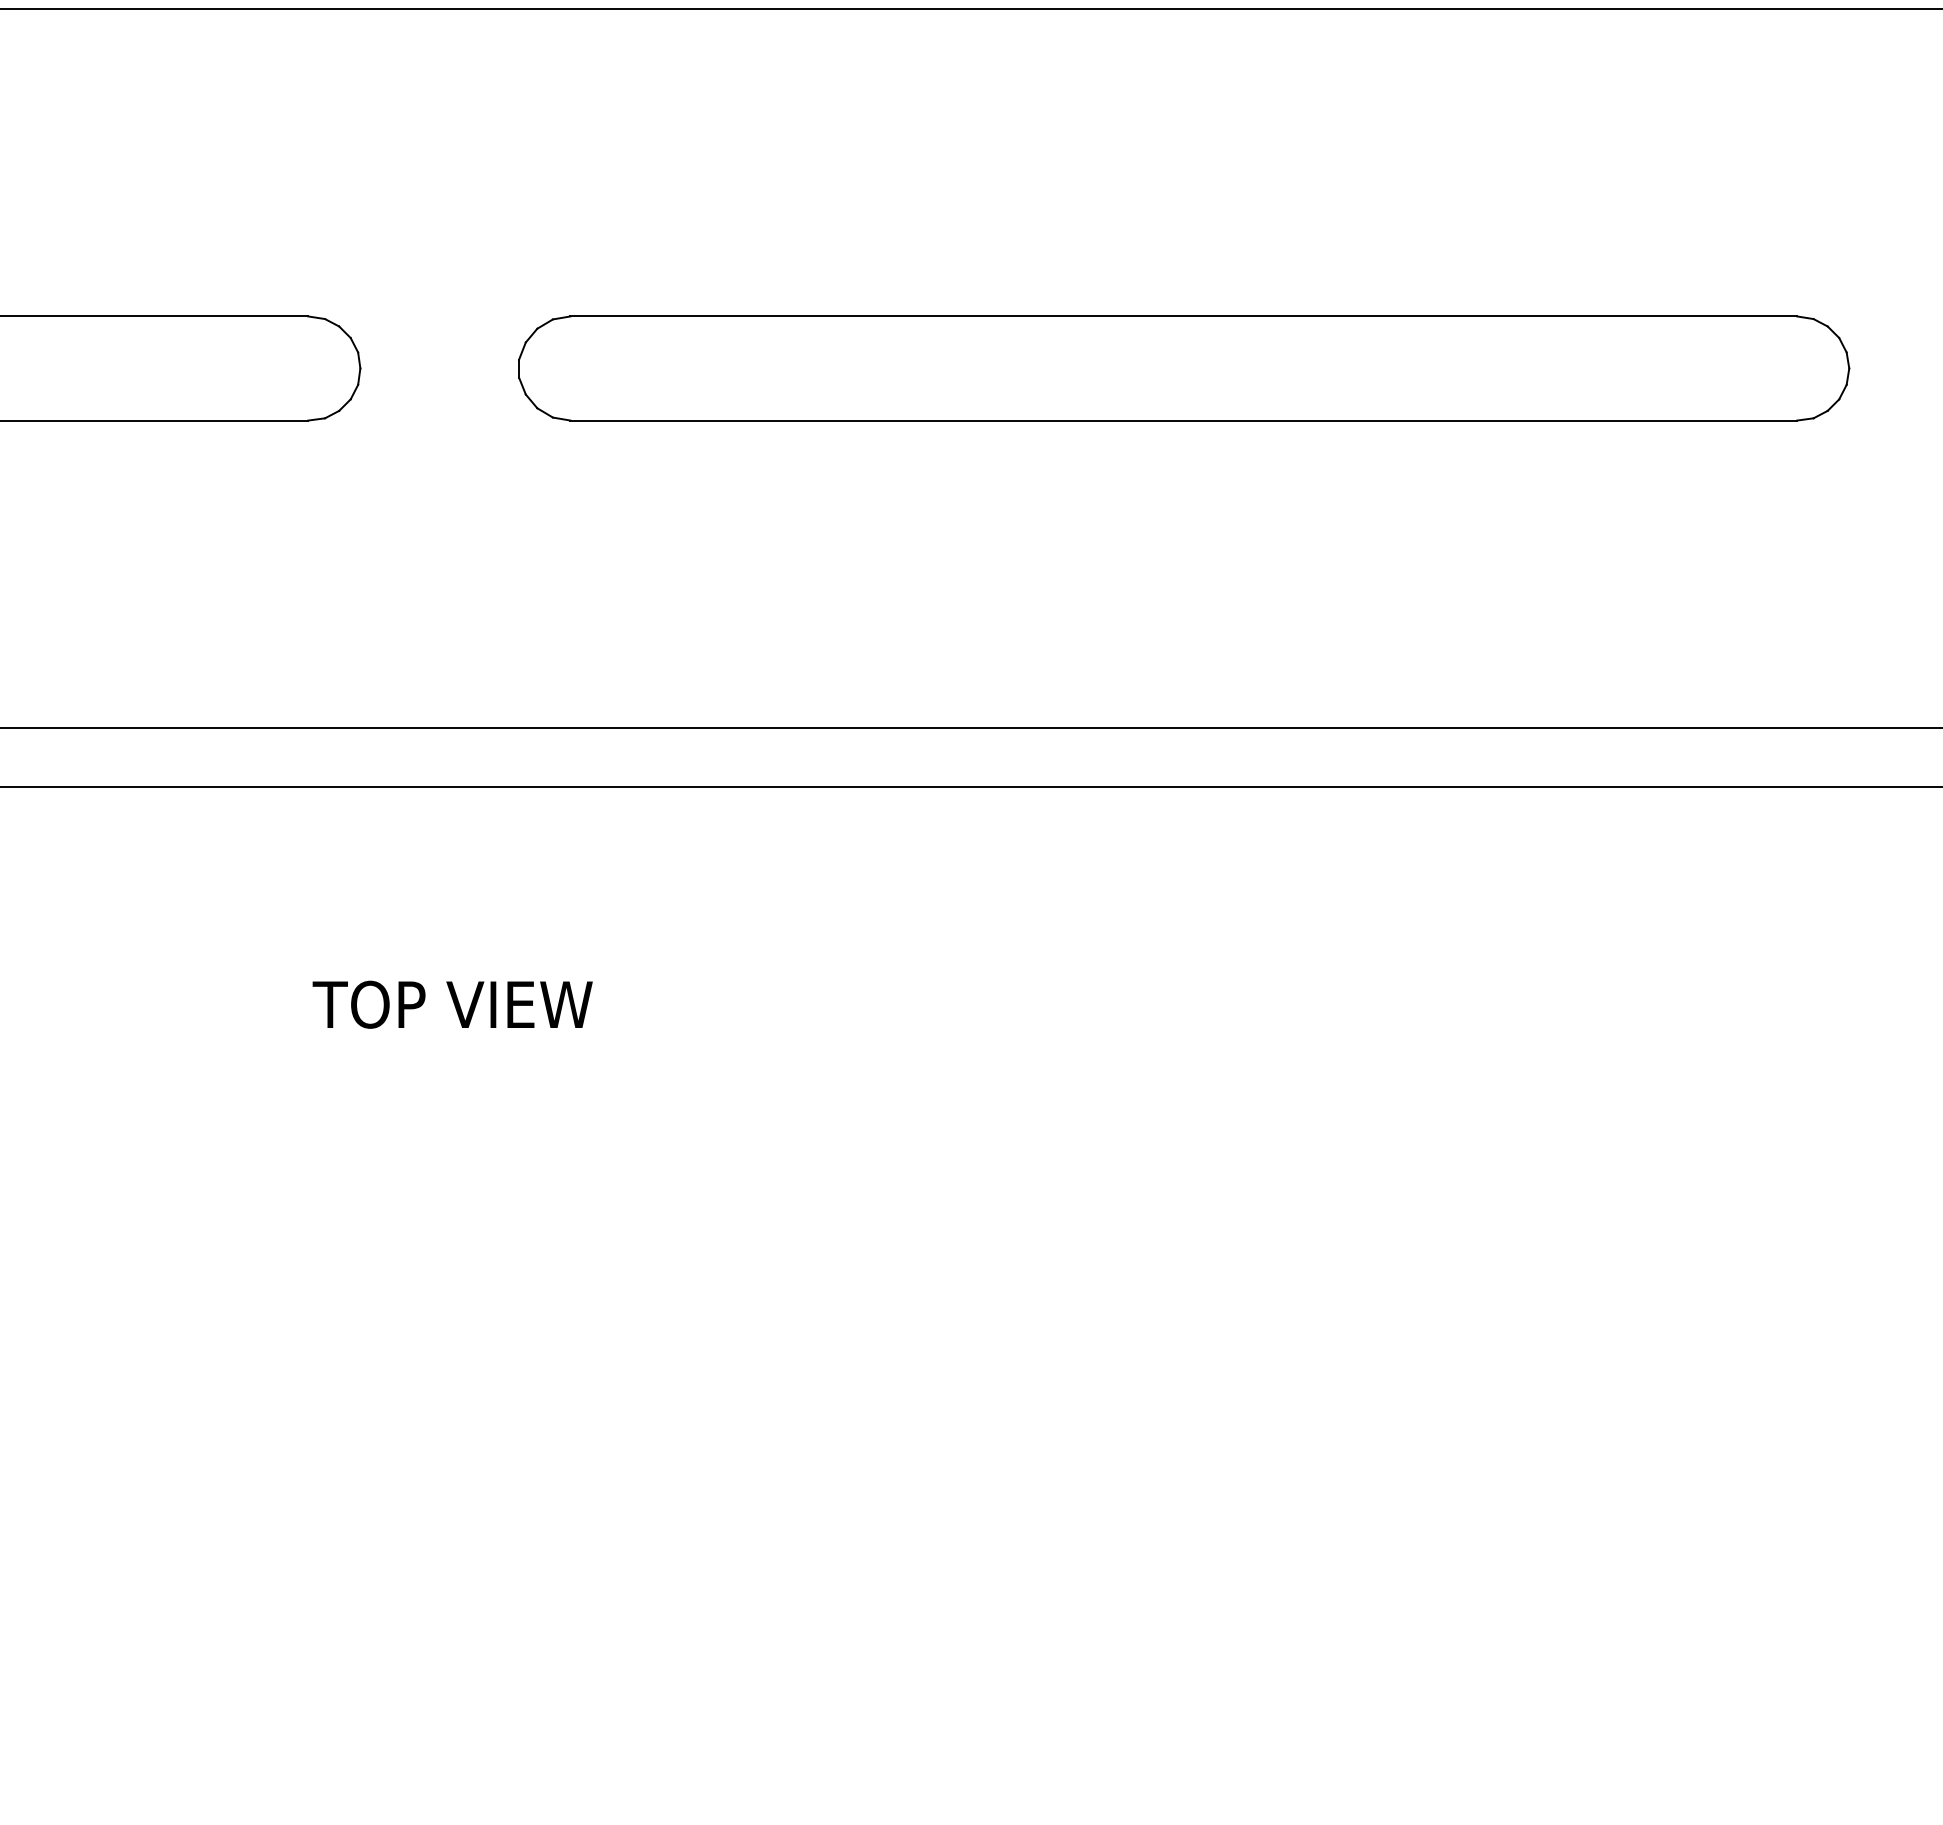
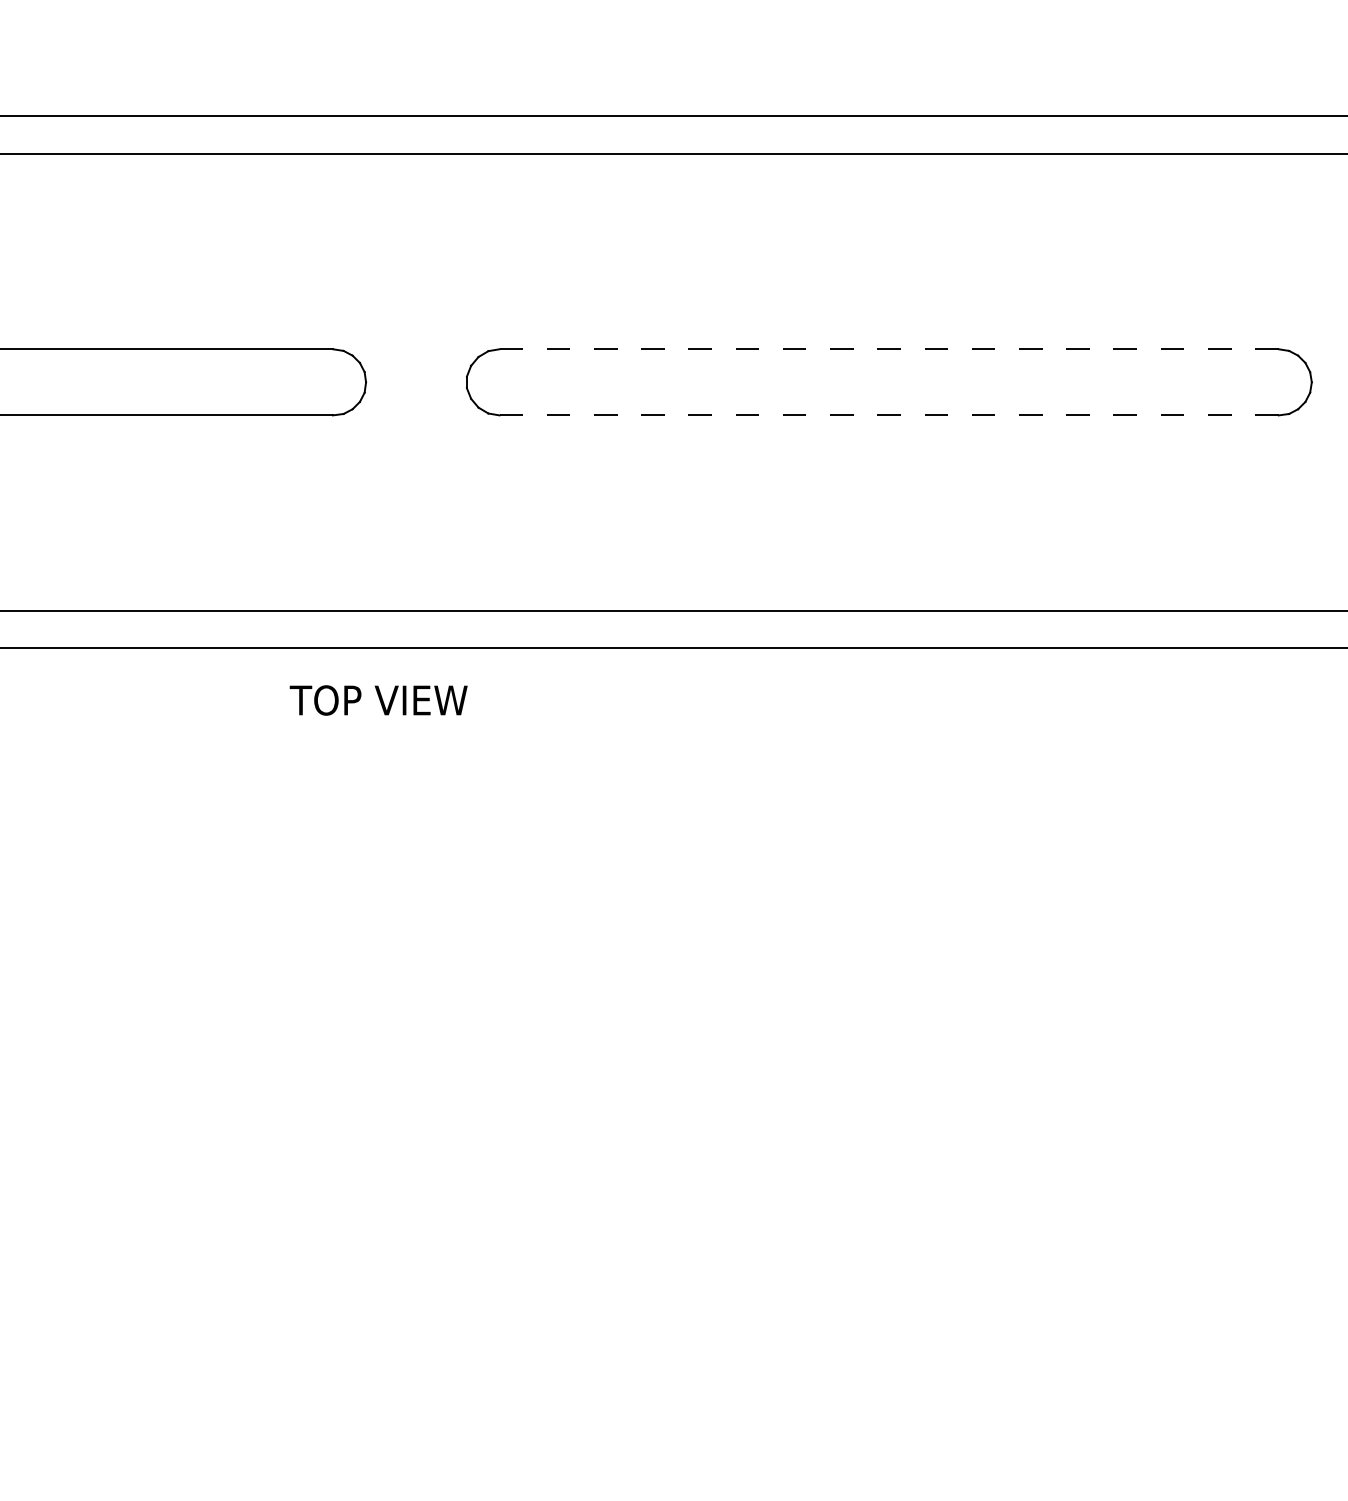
line: (1184, 316) -> (889, 349), solid -> dashed
line: (1184, 420) -> (889, 415), solid -> dashed
text: (452, 1004) -> (378, 700), moved

